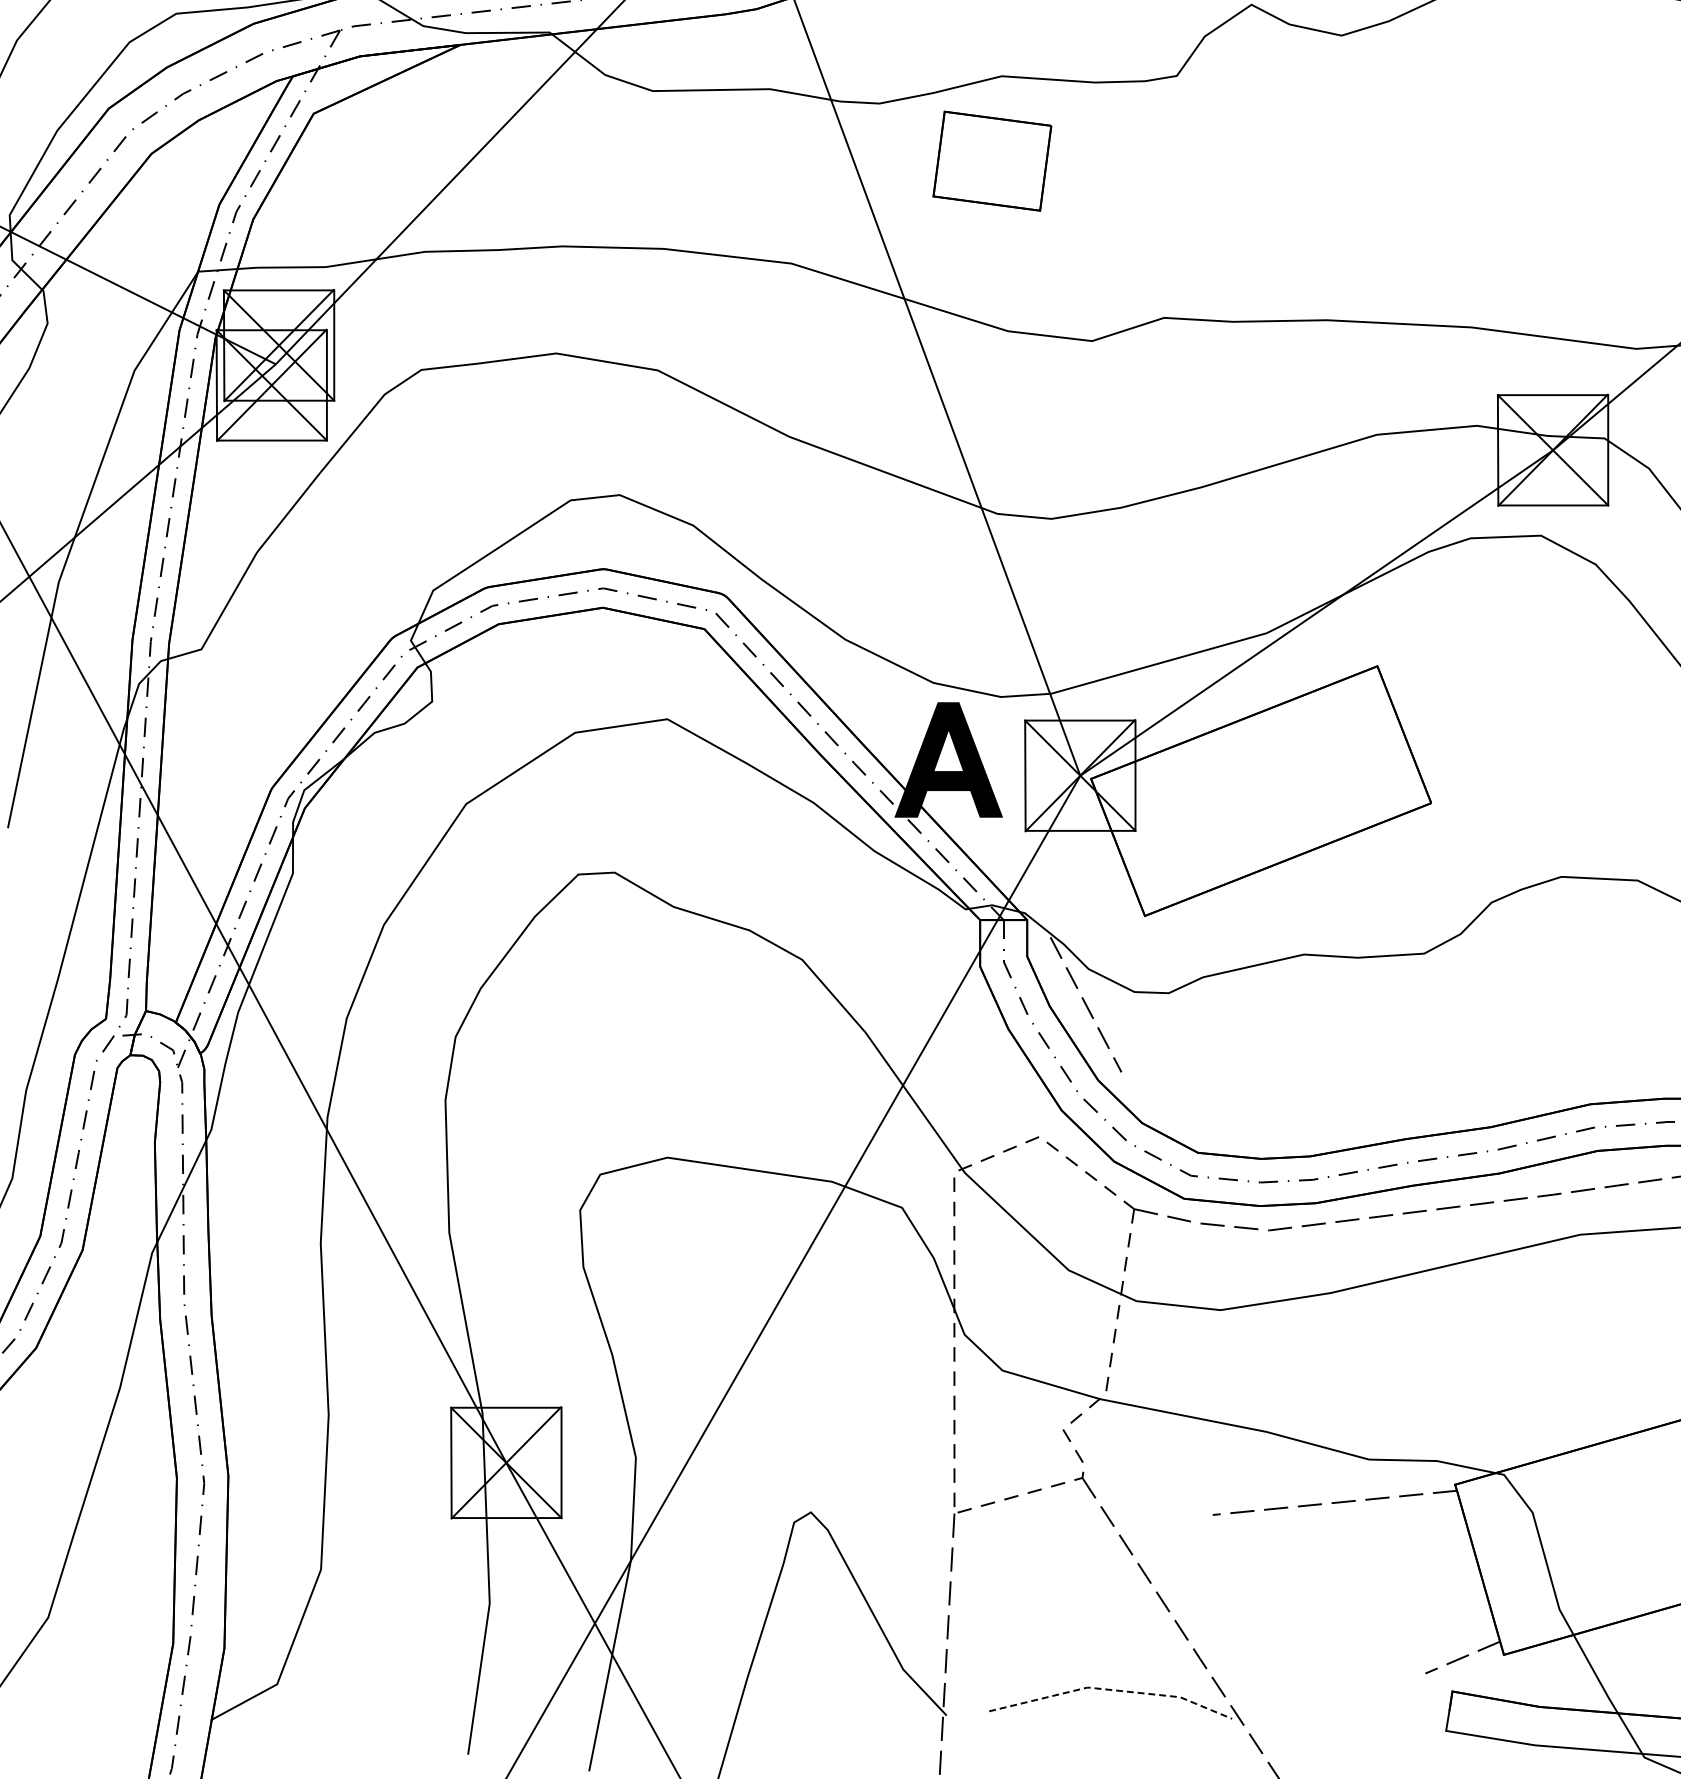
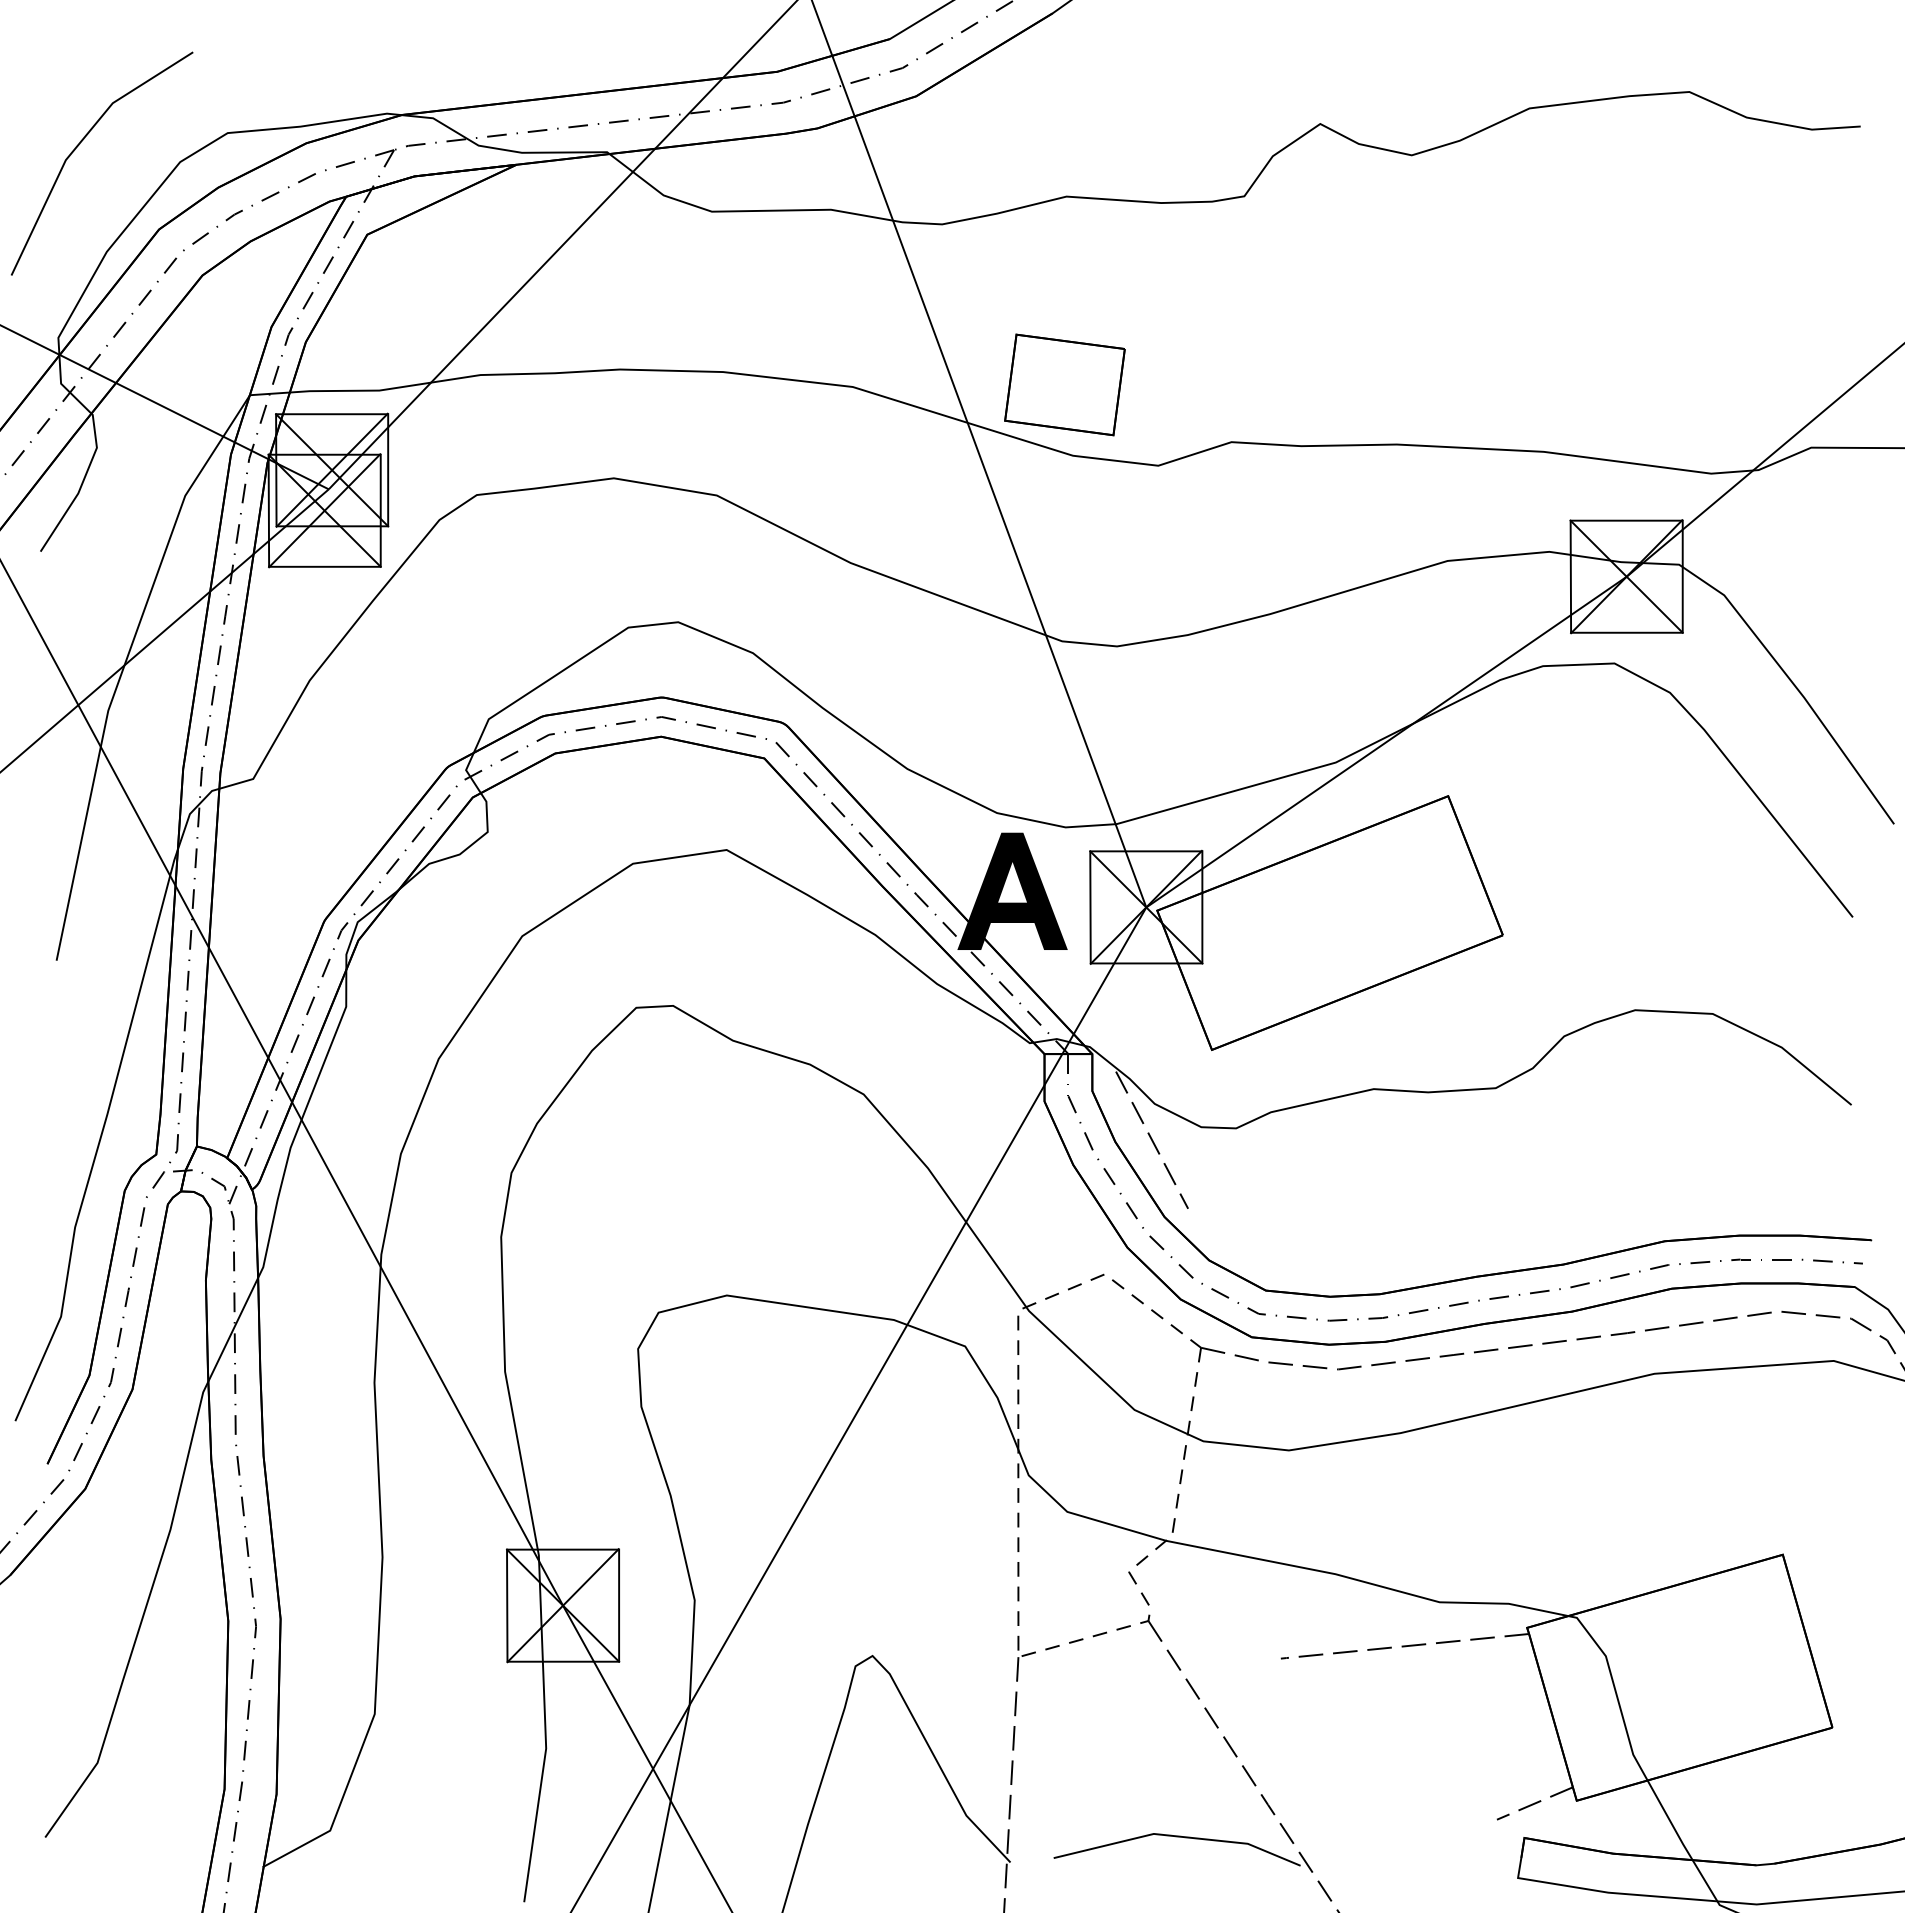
part: (991, 160) -> (1064, 384), moved
line: (1112, 1690) -> (1178, 1836), dashed -> solid

